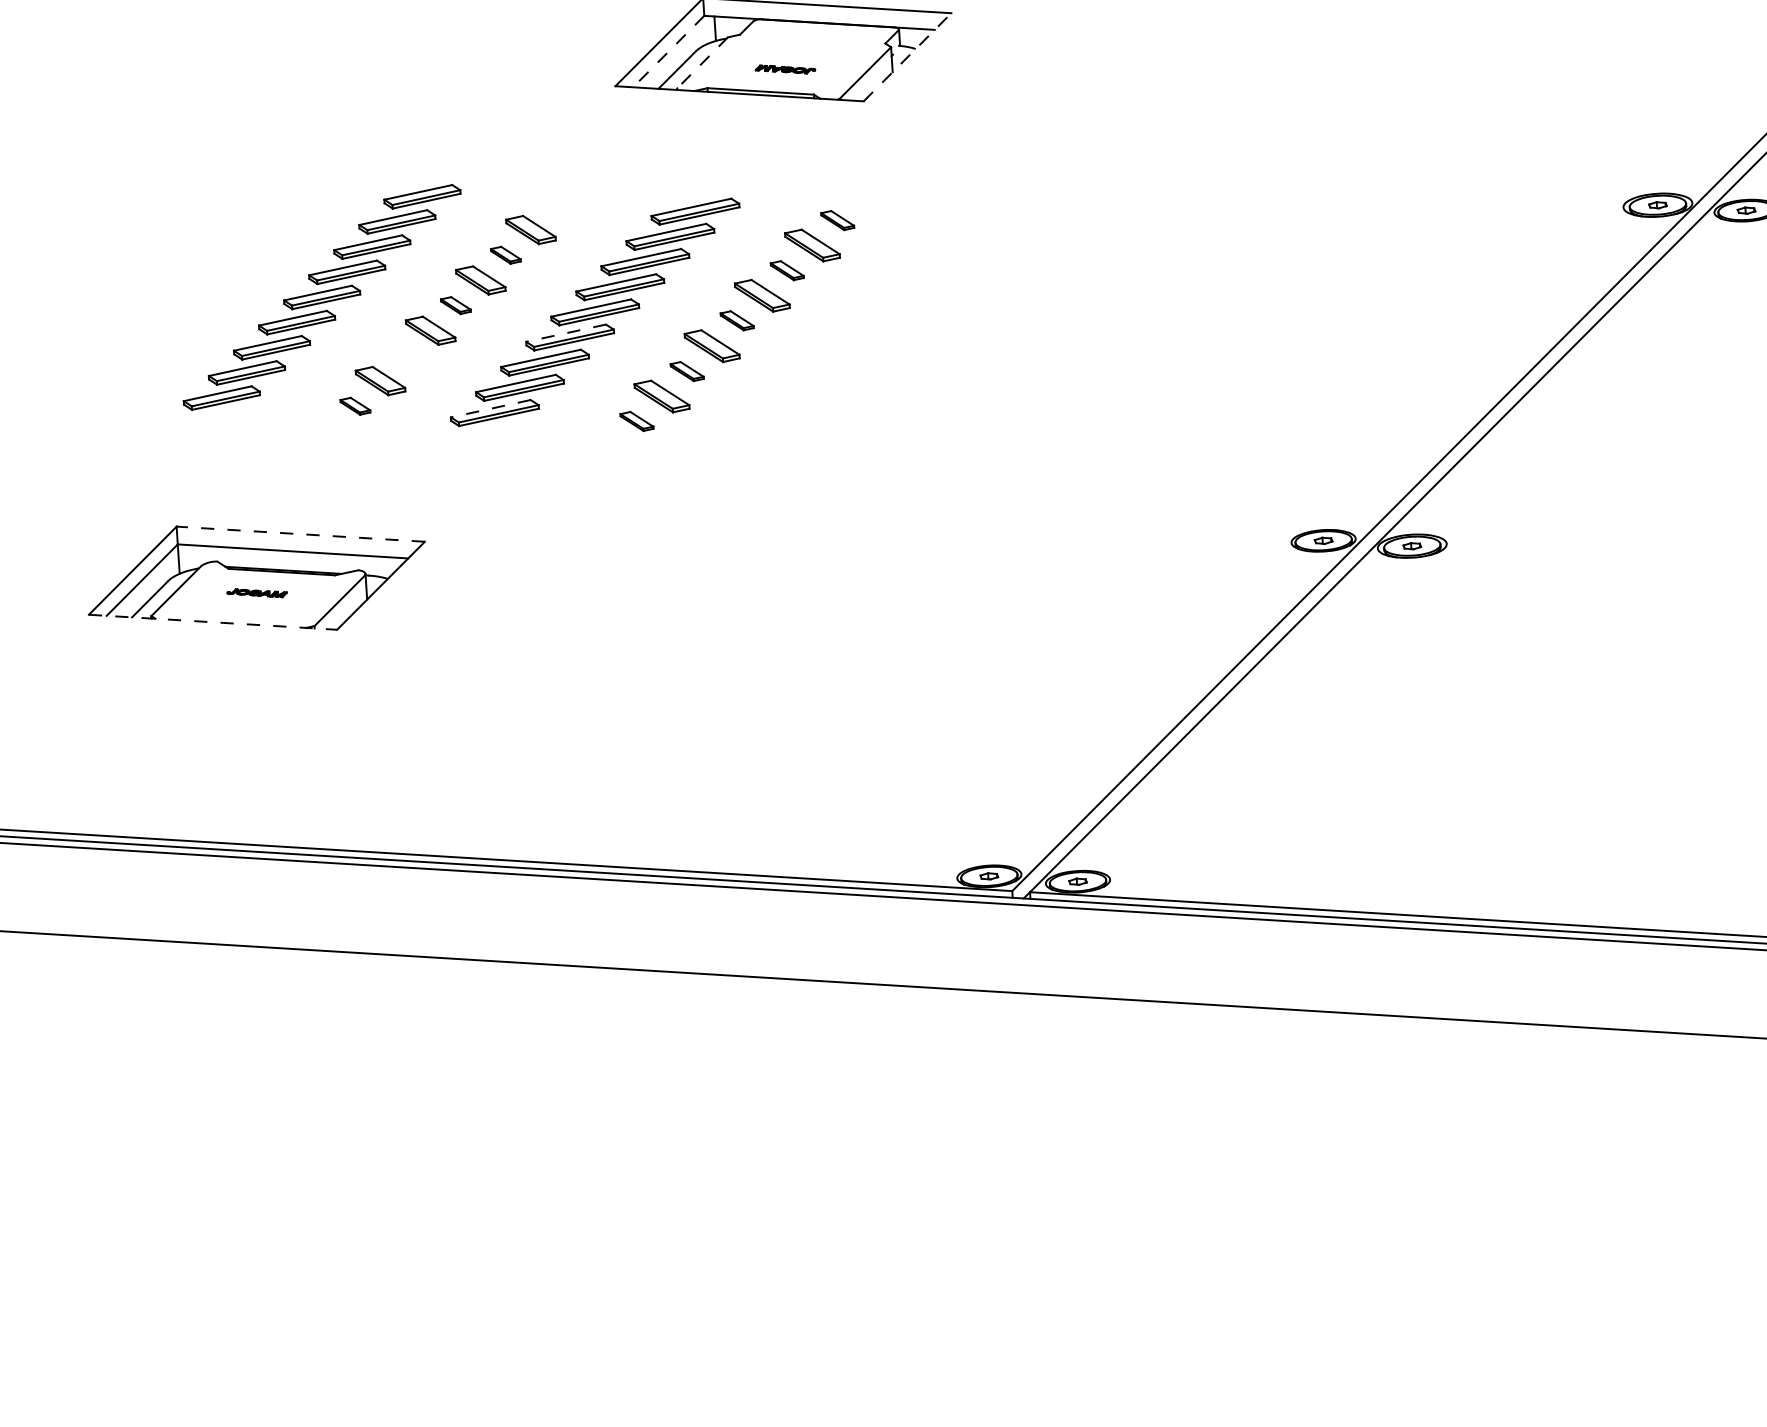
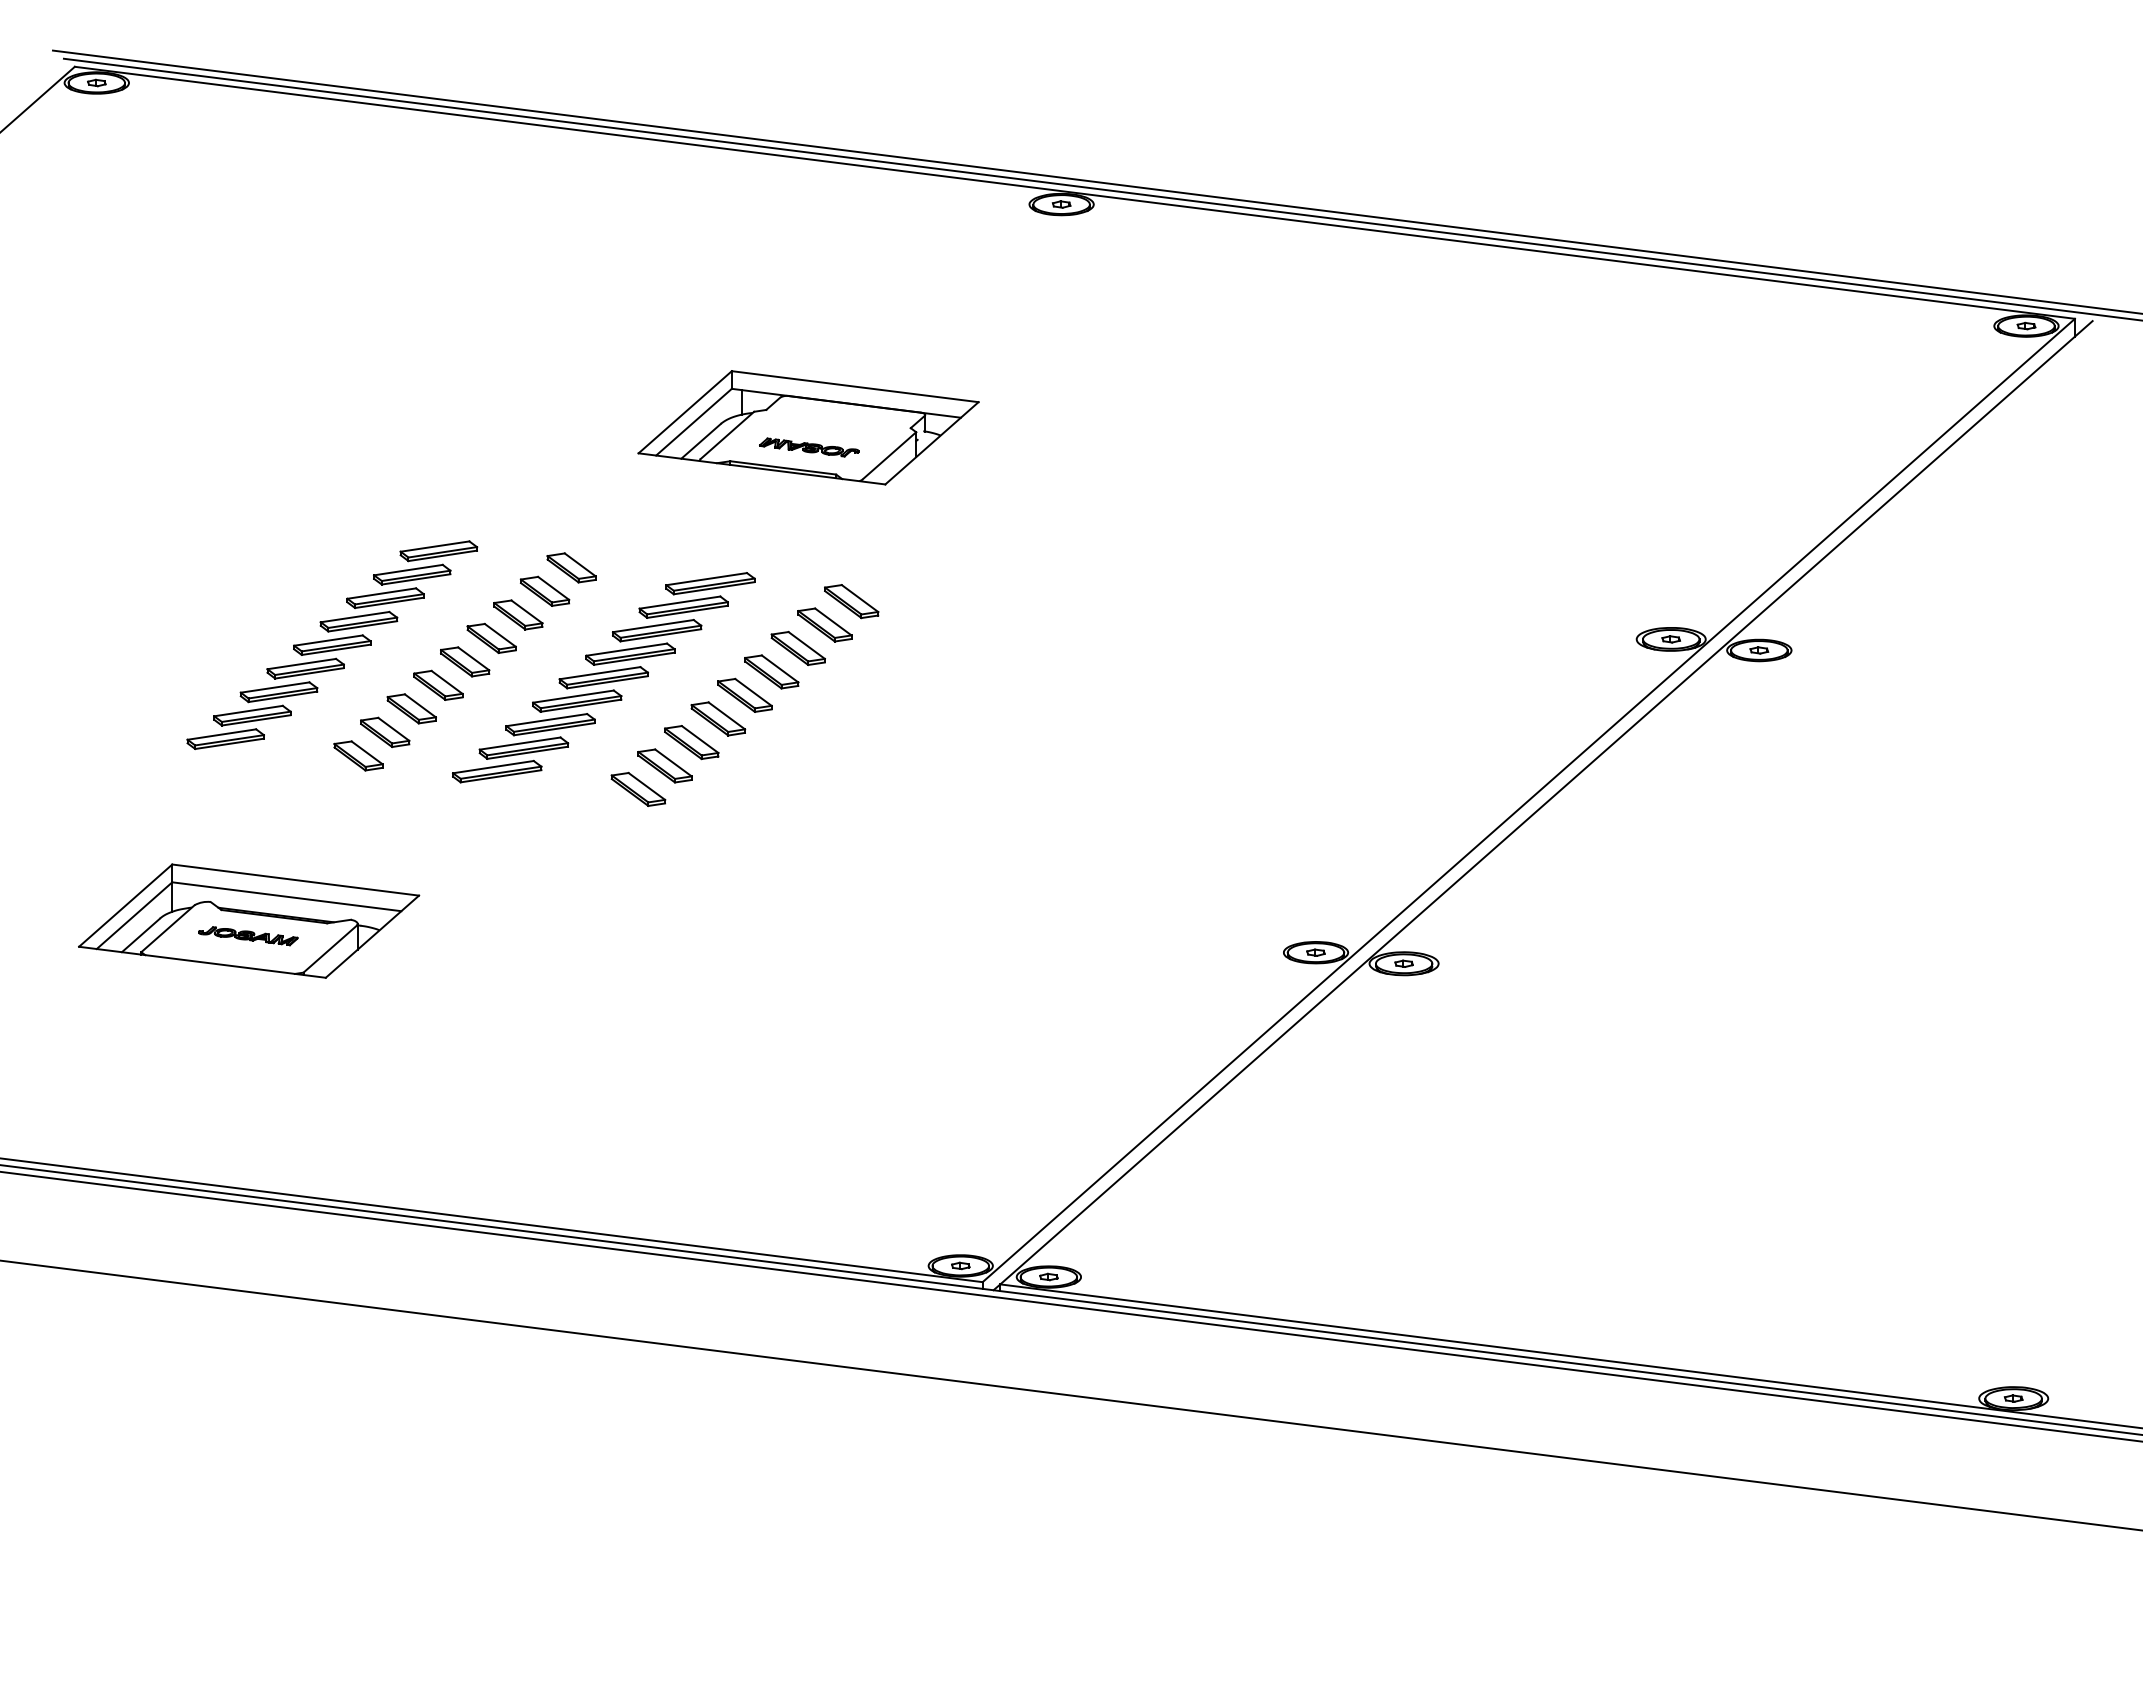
line: (668, 51) -> (693, 422), dashed -> solid
line: (908, 56) -> (932, 442), dashed -> solid
line: (702, 62) -> (727, 435), dashed -> solid
part: (785, 69) -> (809, 447), size x1.67
part: (555, 204) -> (571, 567), added
part: (837, 220) -> (851, 601), size x1.67
part: (505, 254) -> (518, 614), size x1.67
part: (786, 270) -> (797, 648), size x1.67
part: (456, 305) -> (465, 661), size x1.67
part: (736, 320) -> (744, 694), size x1.67
line: (566, 333) -> (573, 696), dashed -> solid
part: (405, 355) -> (411, 708), added
part: (686, 371) -> (691, 742), size x1.67
part: (355, 405) -> (358, 755), size x1.67
line: (490, 409) -> (493, 767), dashed -> solid
part: (636, 420) -> (638, 788), size x1.67
line: (300, 534) -> (295, 880), dashed -> solid
part: (257, 593) -> (248, 936), size x1.67
line: (213, 622) -> (202, 962), dashed -> solid

